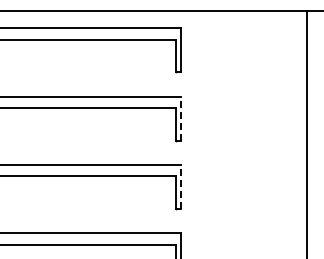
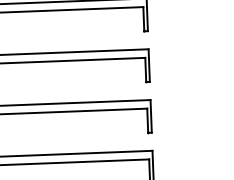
line: (180, 118) -> (149, 65), dashed -> solid
line: (180, 186) -> (151, 116), dashed -> solid

